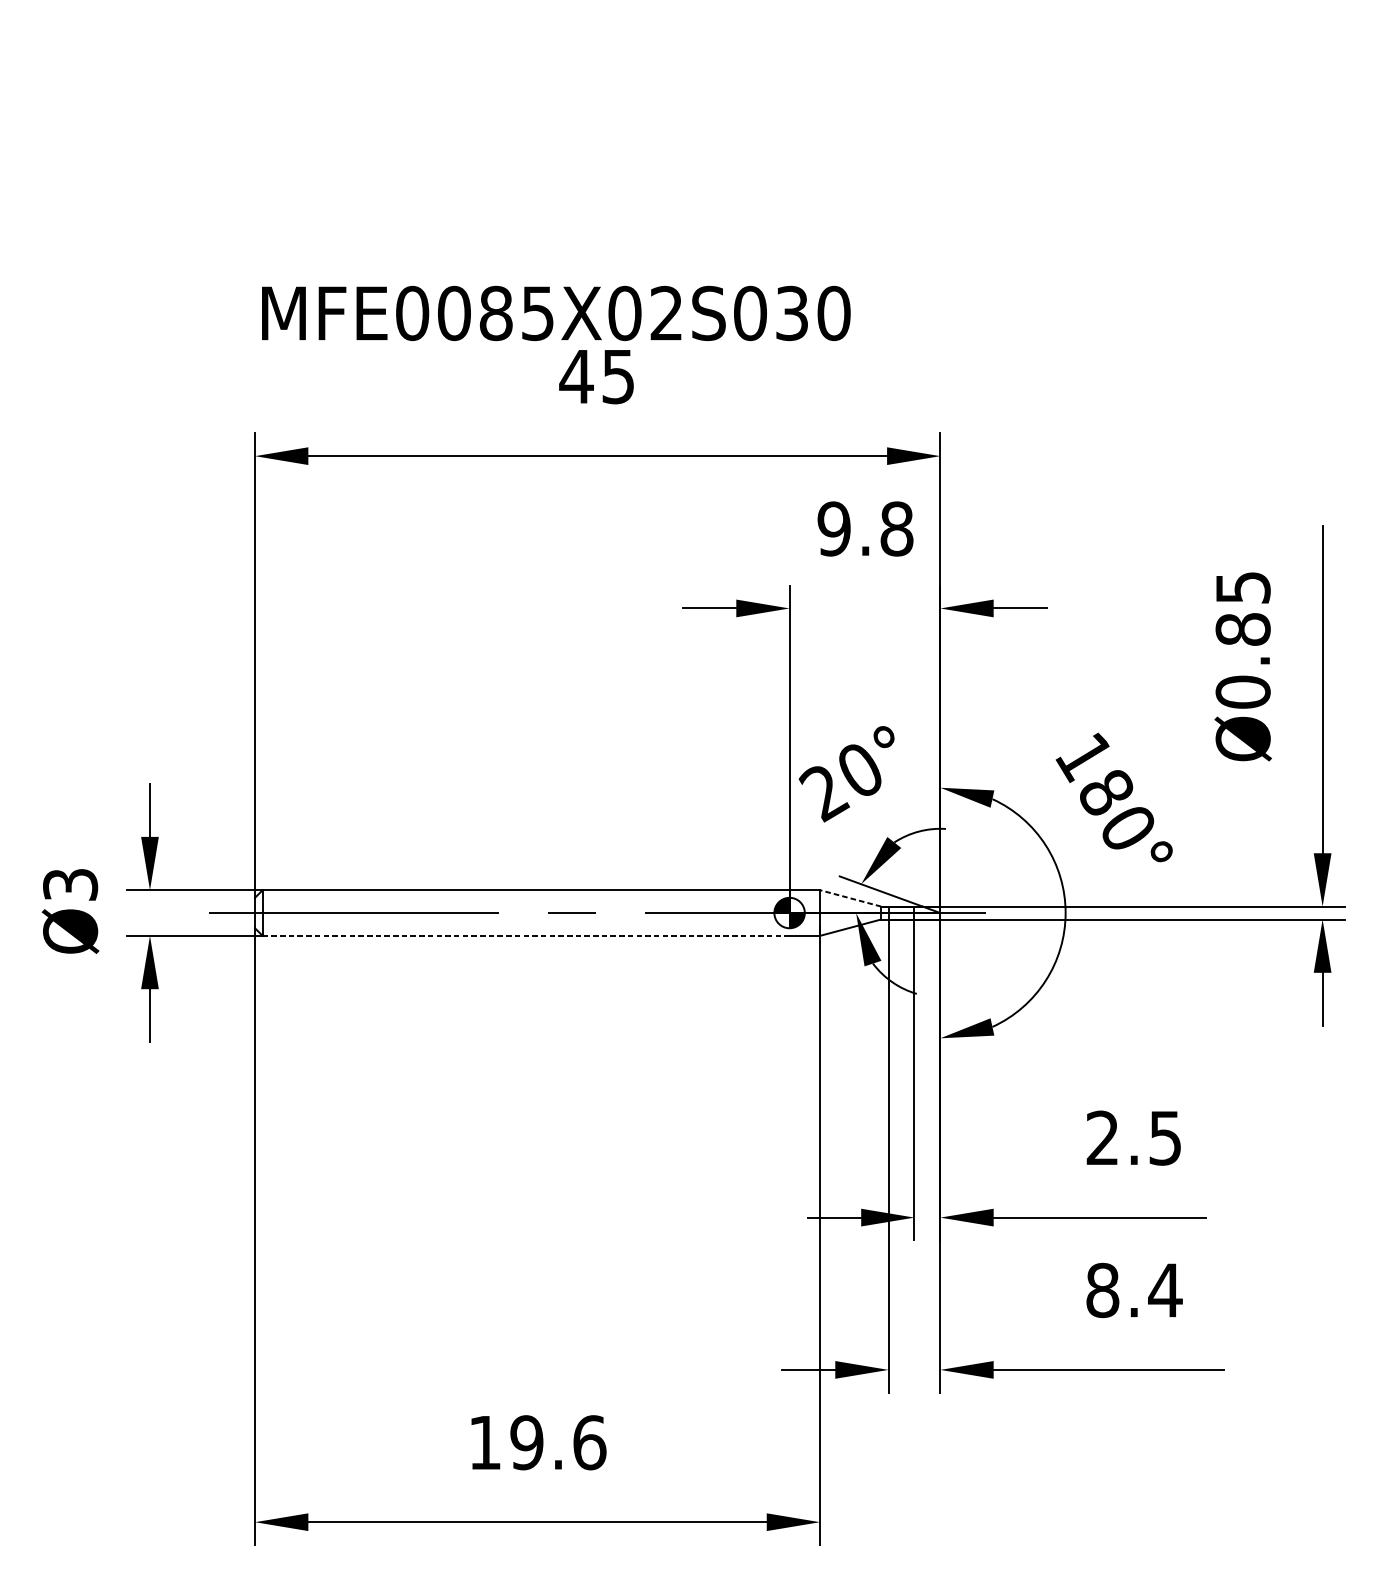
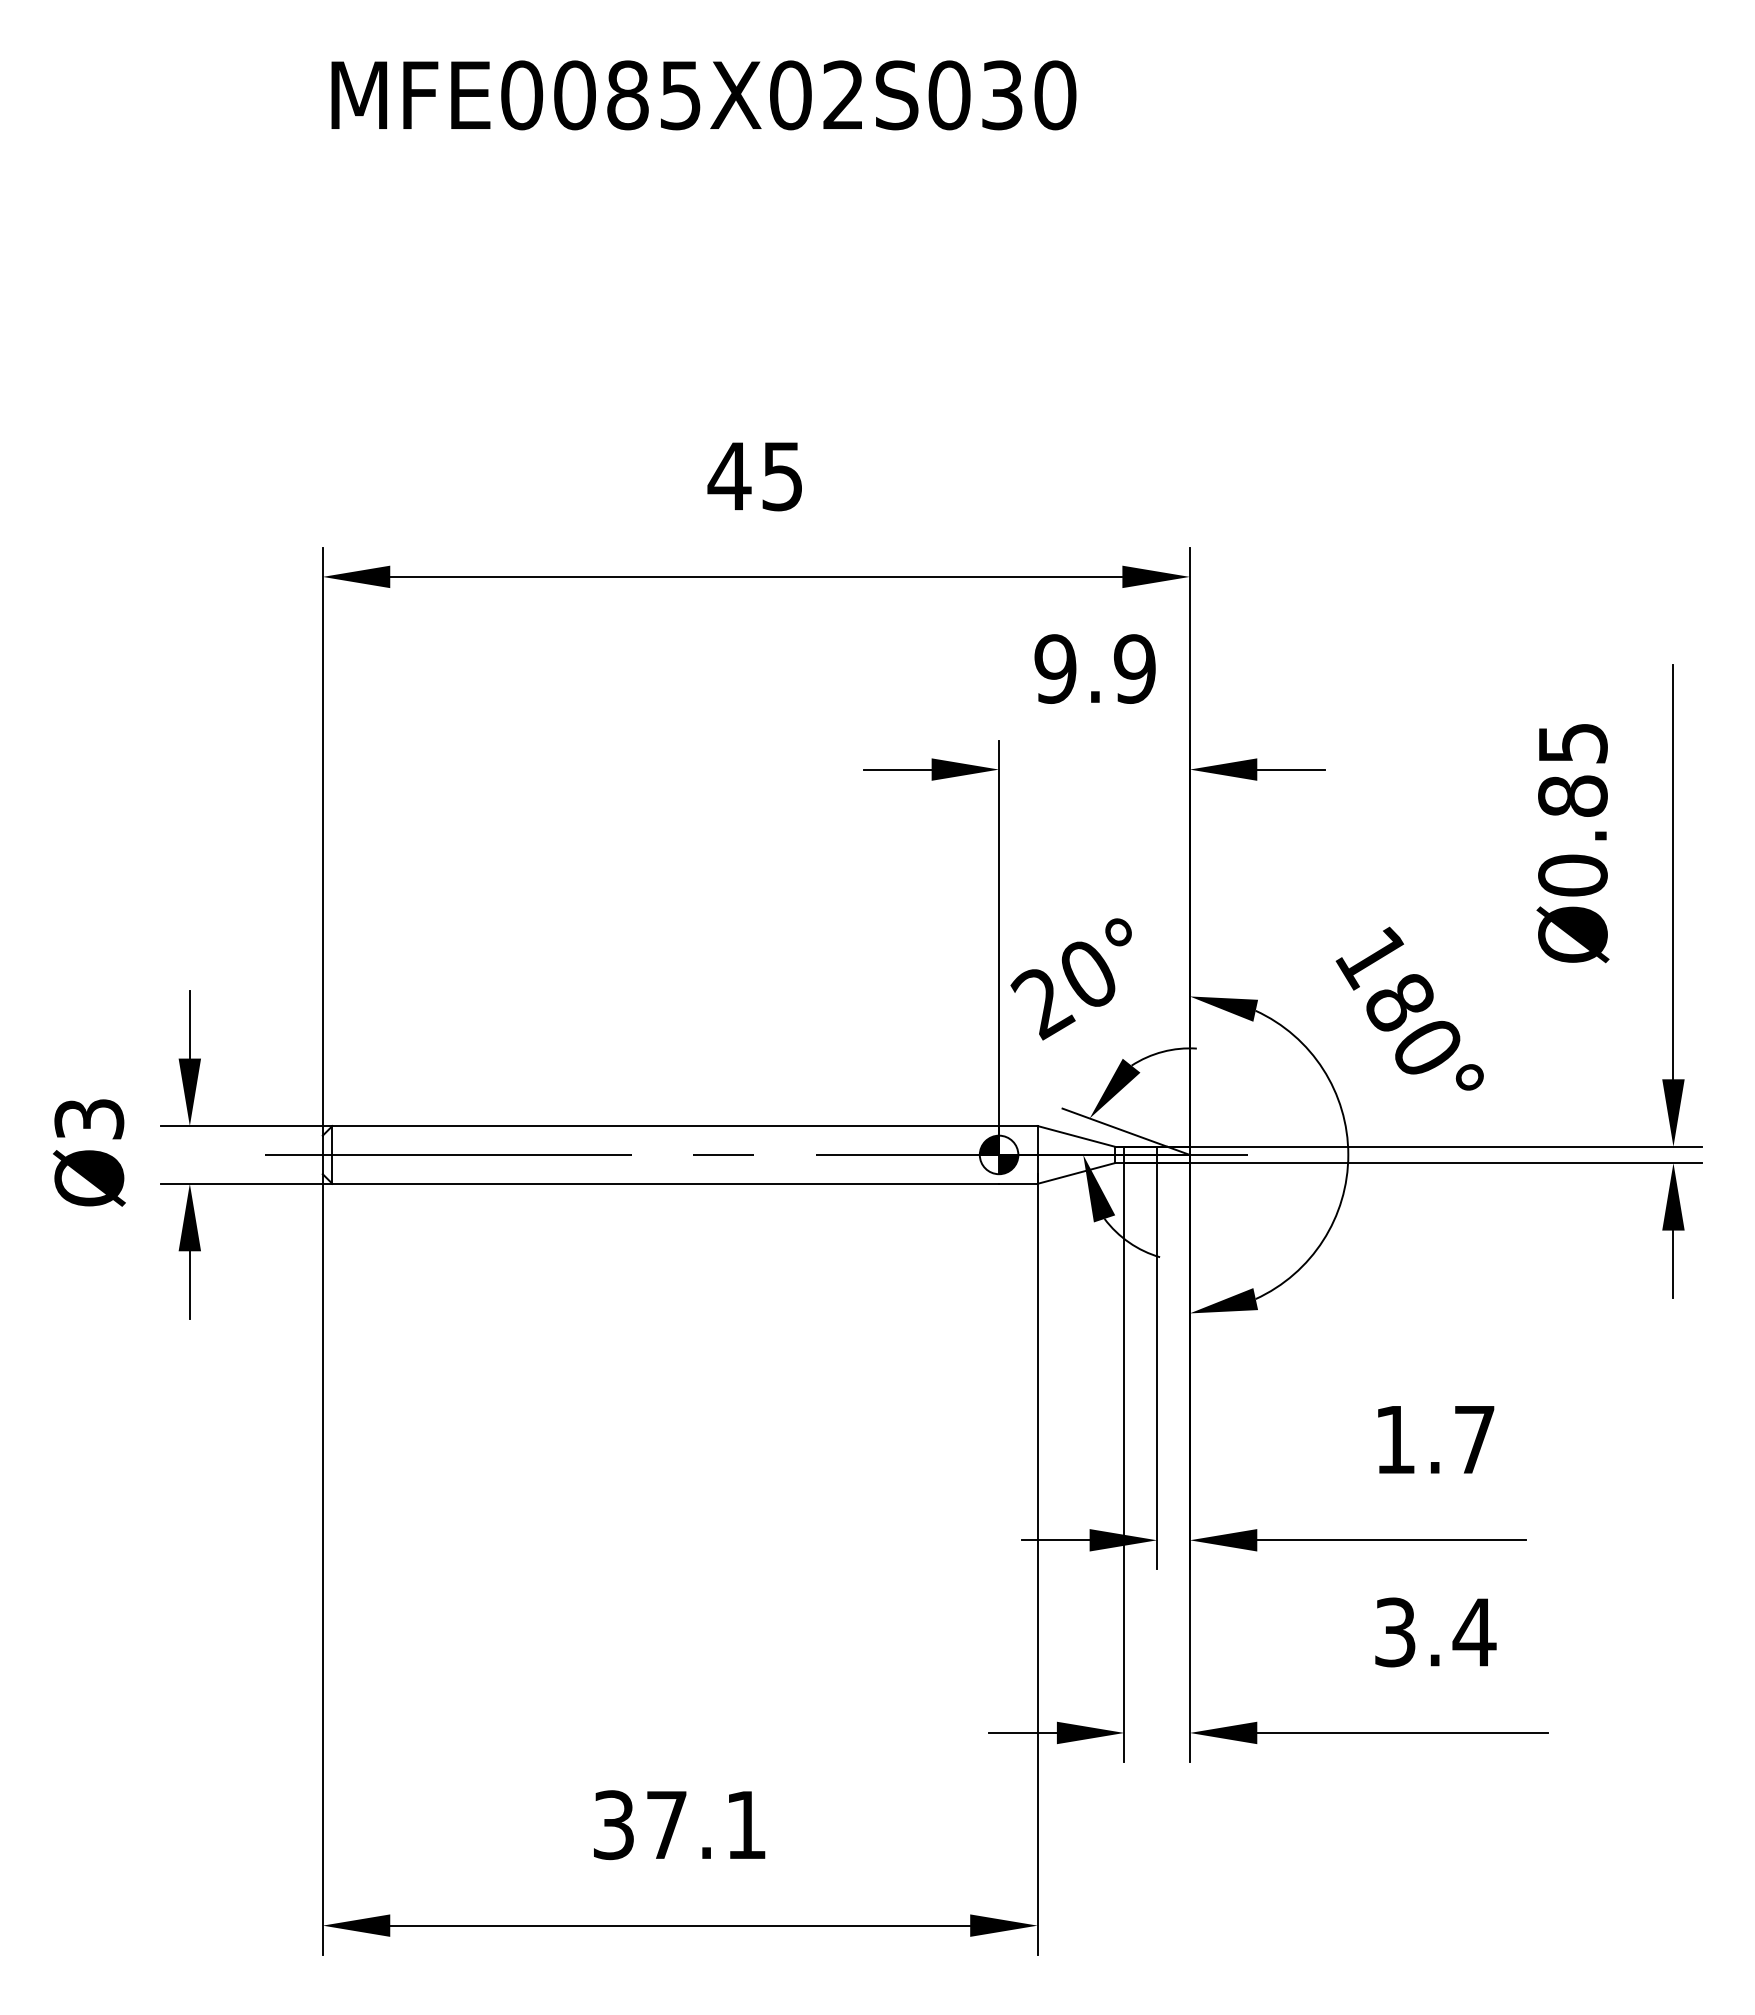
text: (555, 313) -> (703, 95), moved
text: (896, 528) -> (1134, 668), 9.8 -> 9.9
line: (849, 898) -> (1075, 1136), dashed -> solid
line: (526, 935) -> (666, 1183), dashed -> solid
text: (1133, 1137) -> (1434, 1439), 2.5 -> 1.7
text: (1102, 1290) -> (1395, 1632), 8.4 -> 3.4
text: (537, 1443) -> (680, 1825), 19.6 -> 37.1

